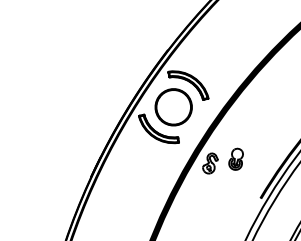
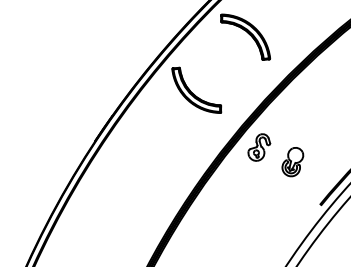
part: (173, 107) -> (220, 64), removed
part: (235, 158) -> (292, 160), moved

